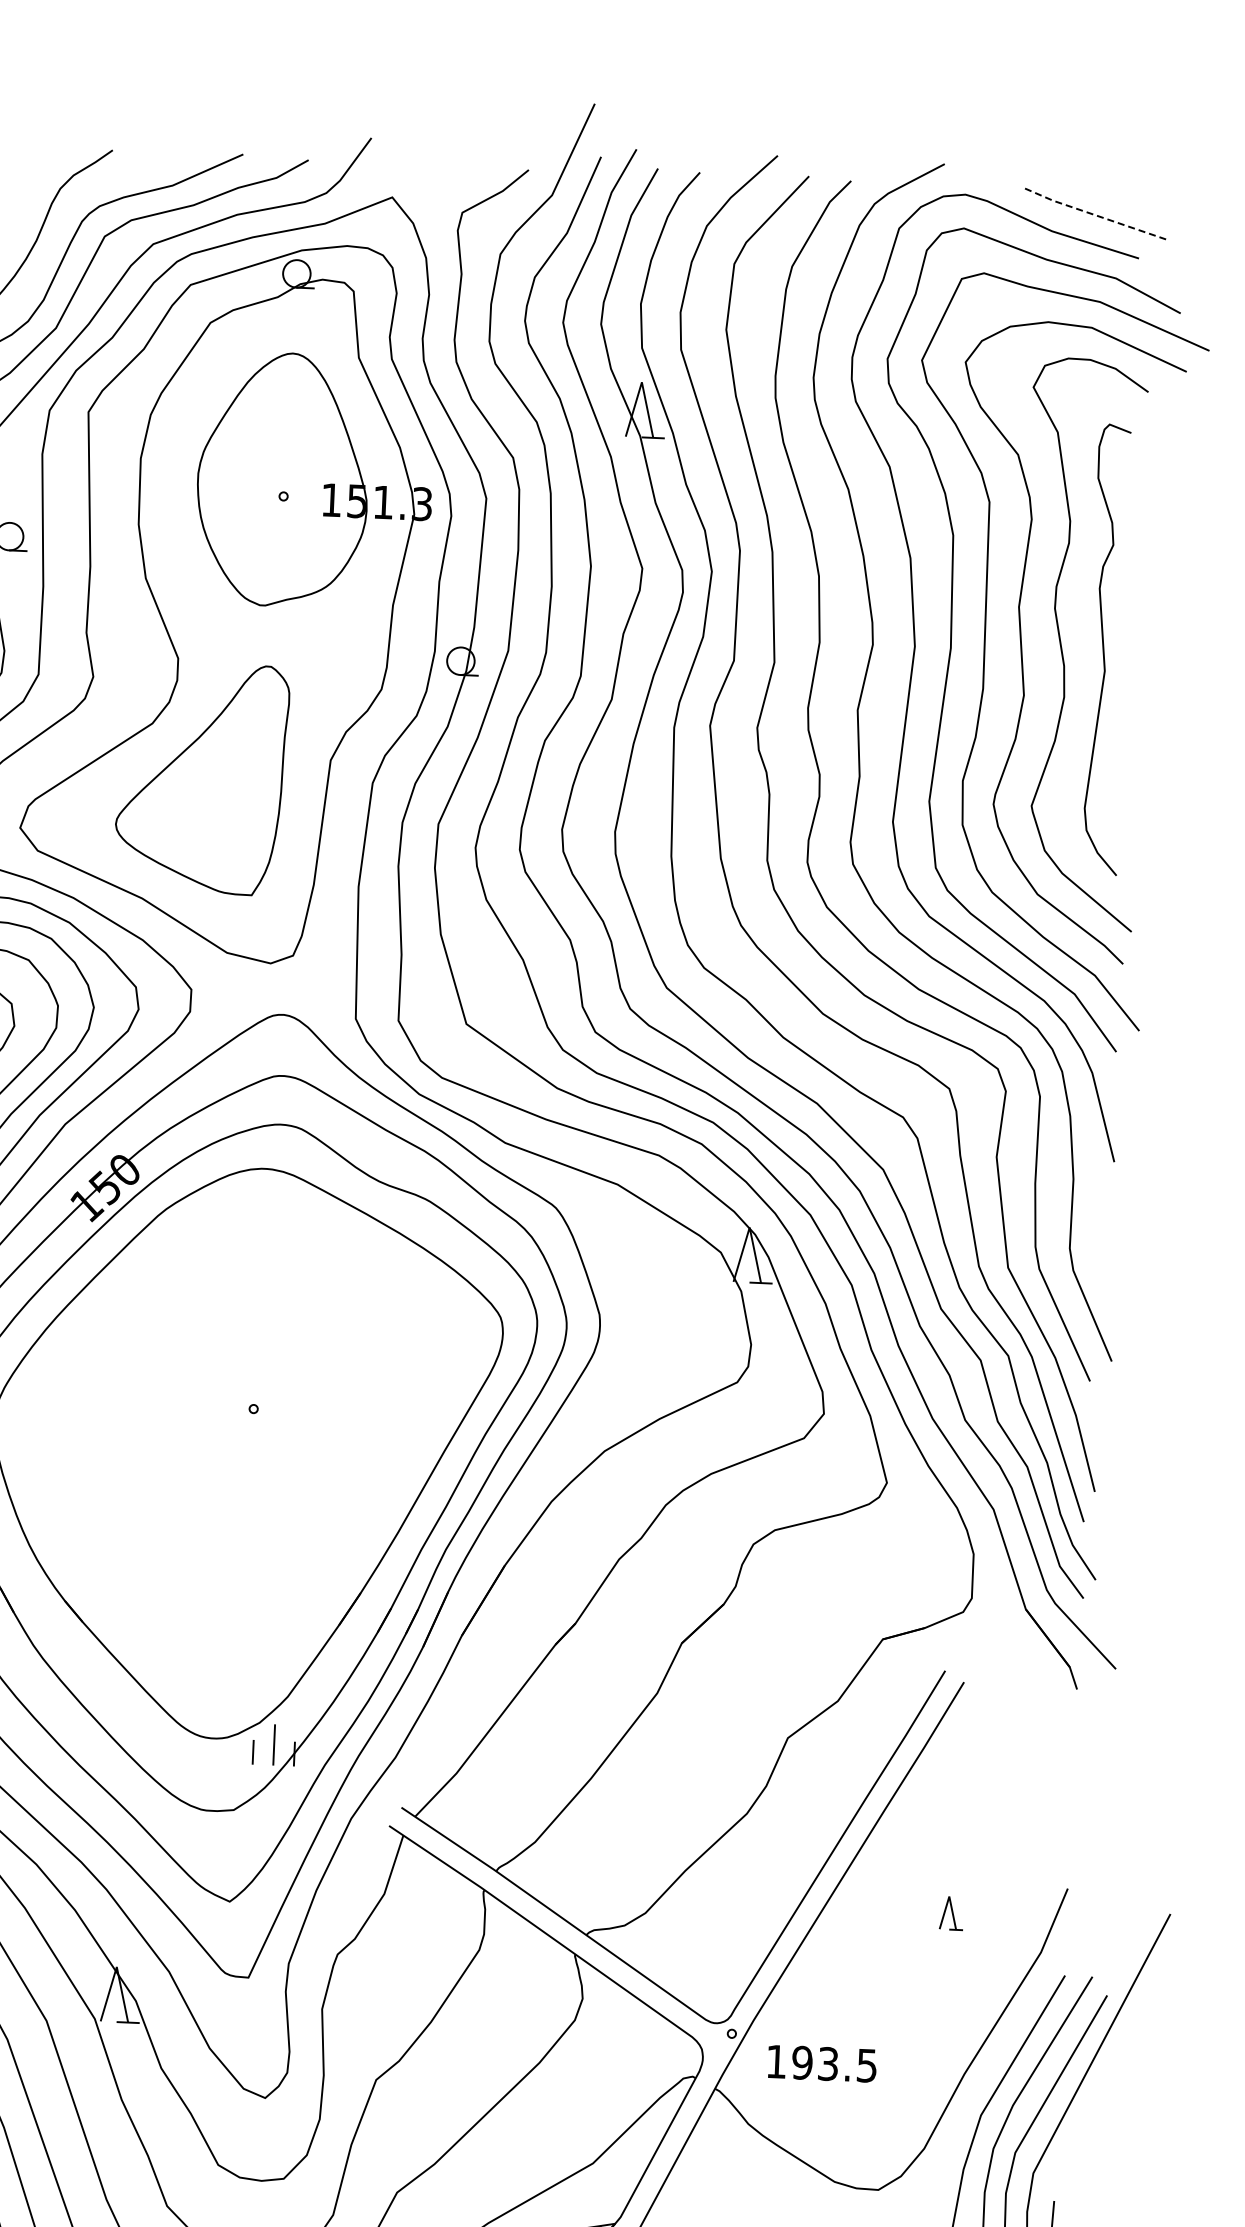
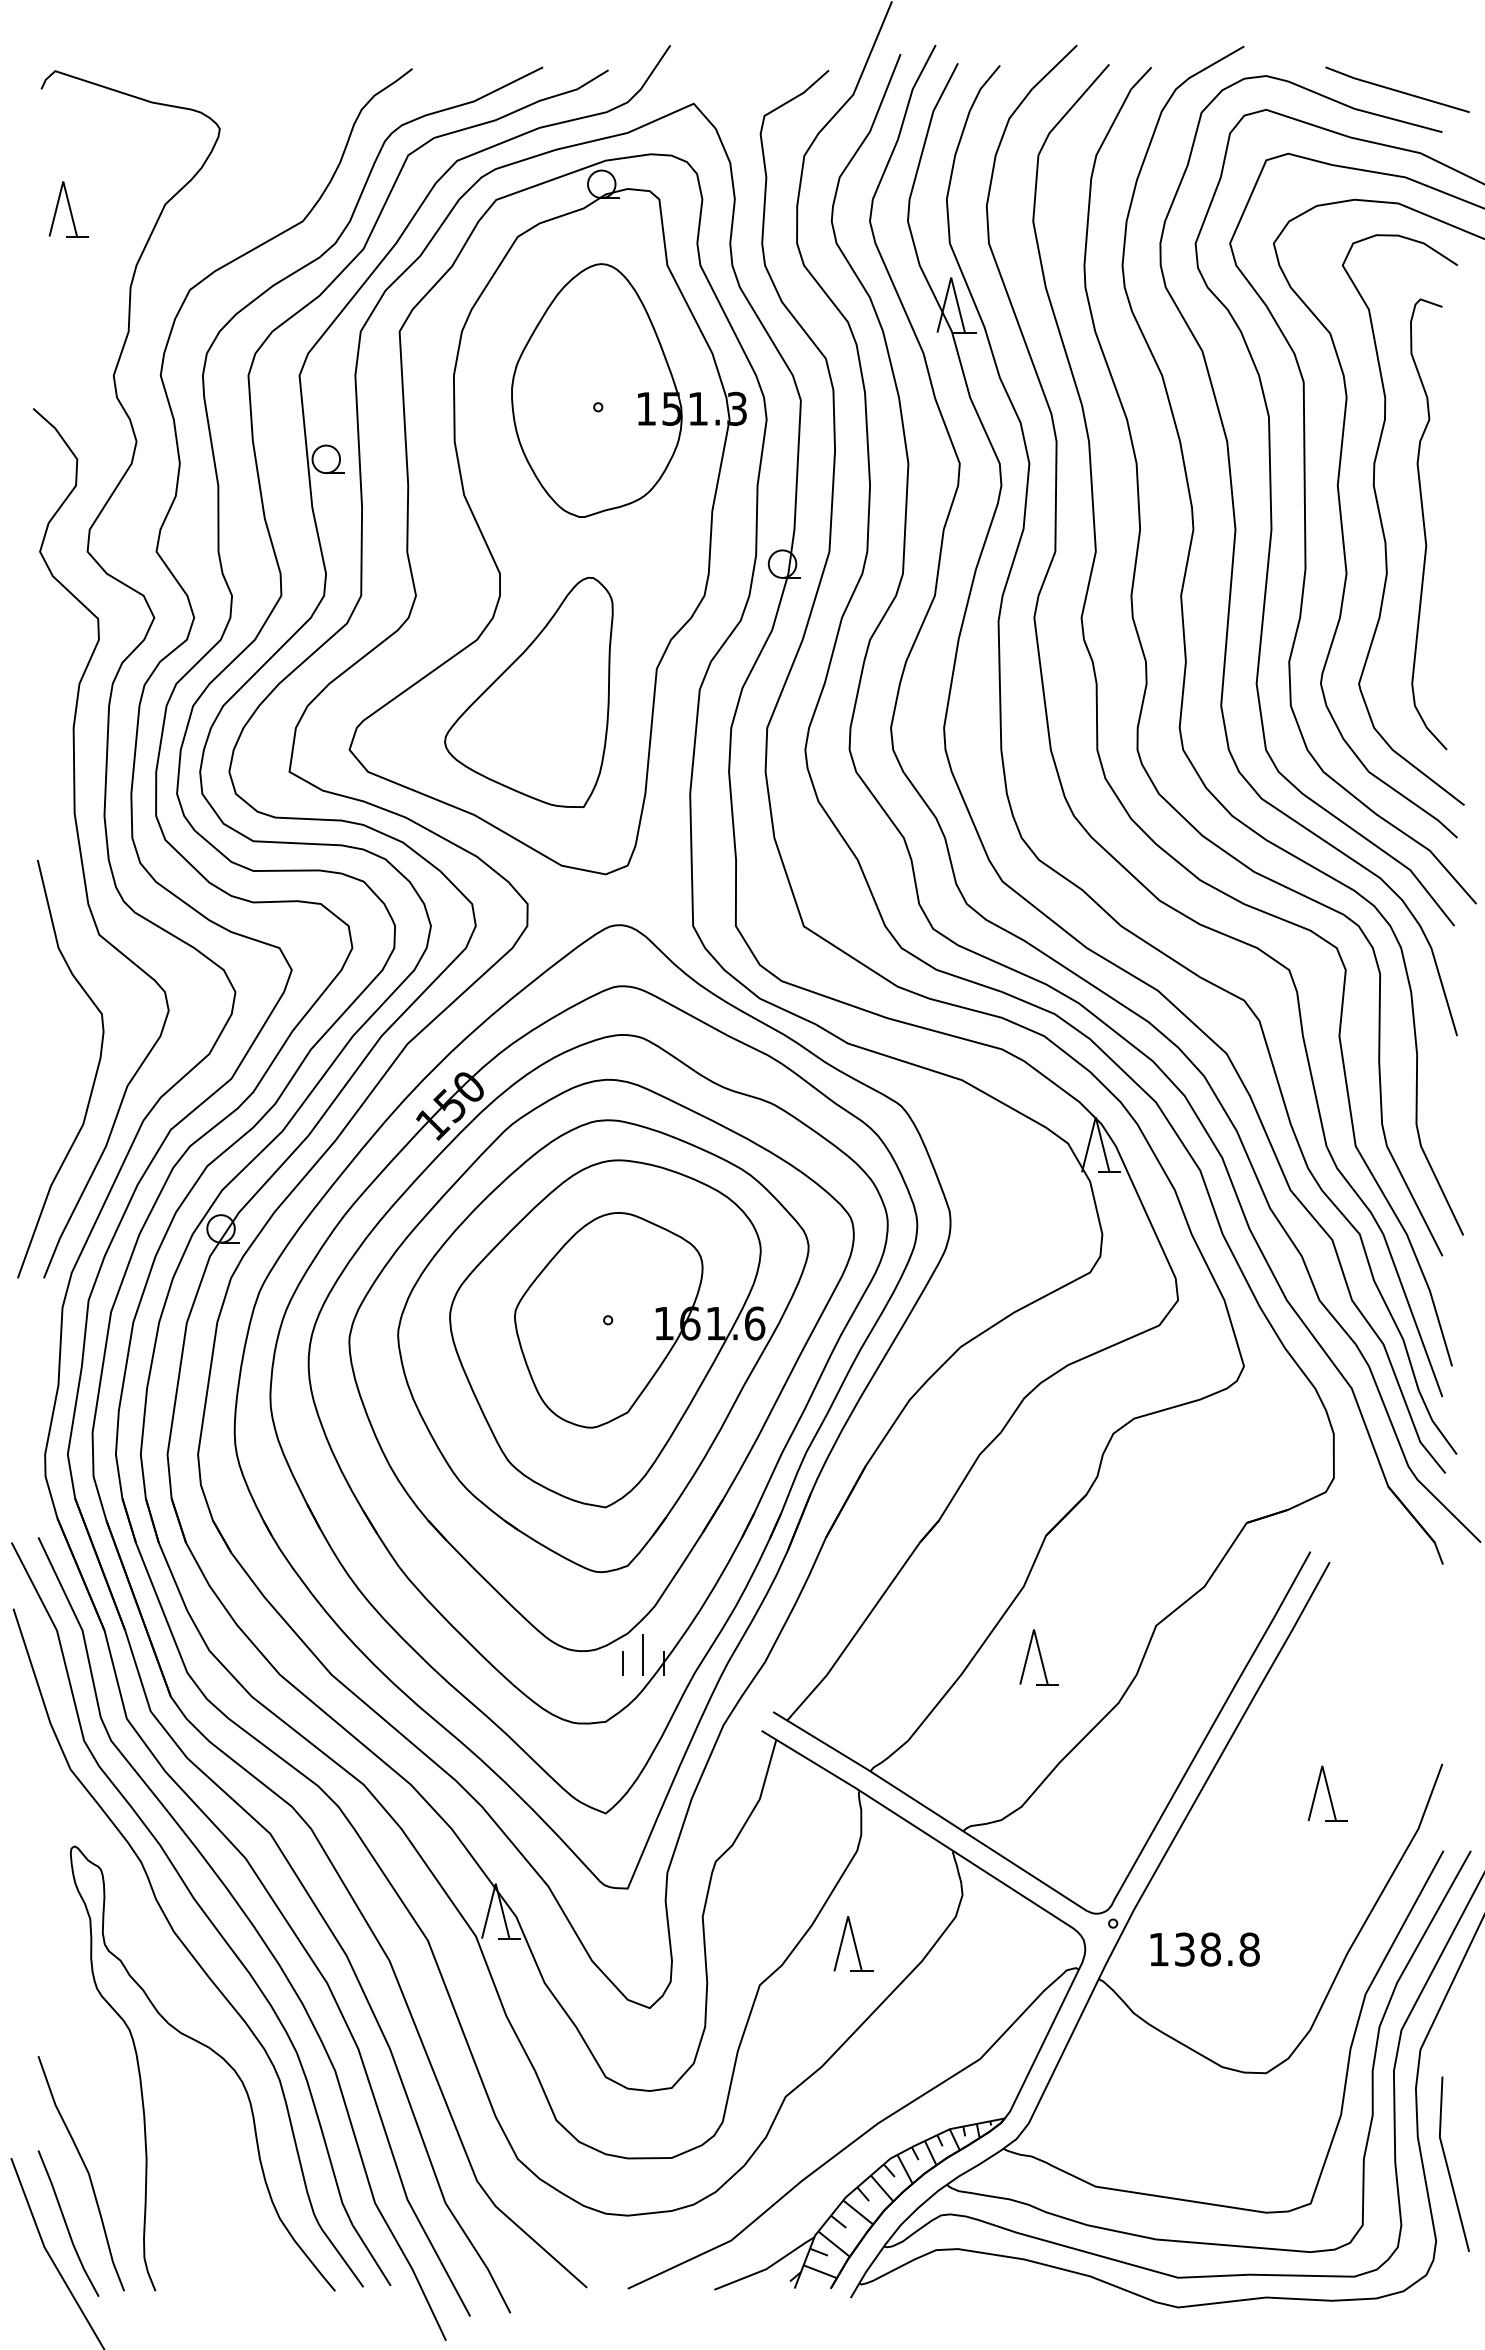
line: (1095, 214) -> (1397, 90), dashed -> solid
part: (247, 1435) -> (603, 1346), added
part: (668, 1764) -> (1038, 1657), added
part: (951, 1913) -> (1327, 1793), size x1.67
part: (471, 2042) -> (853, 1943), added
text: (834, 2064) -> (1216, 1949), 193.5 -> 138.8

